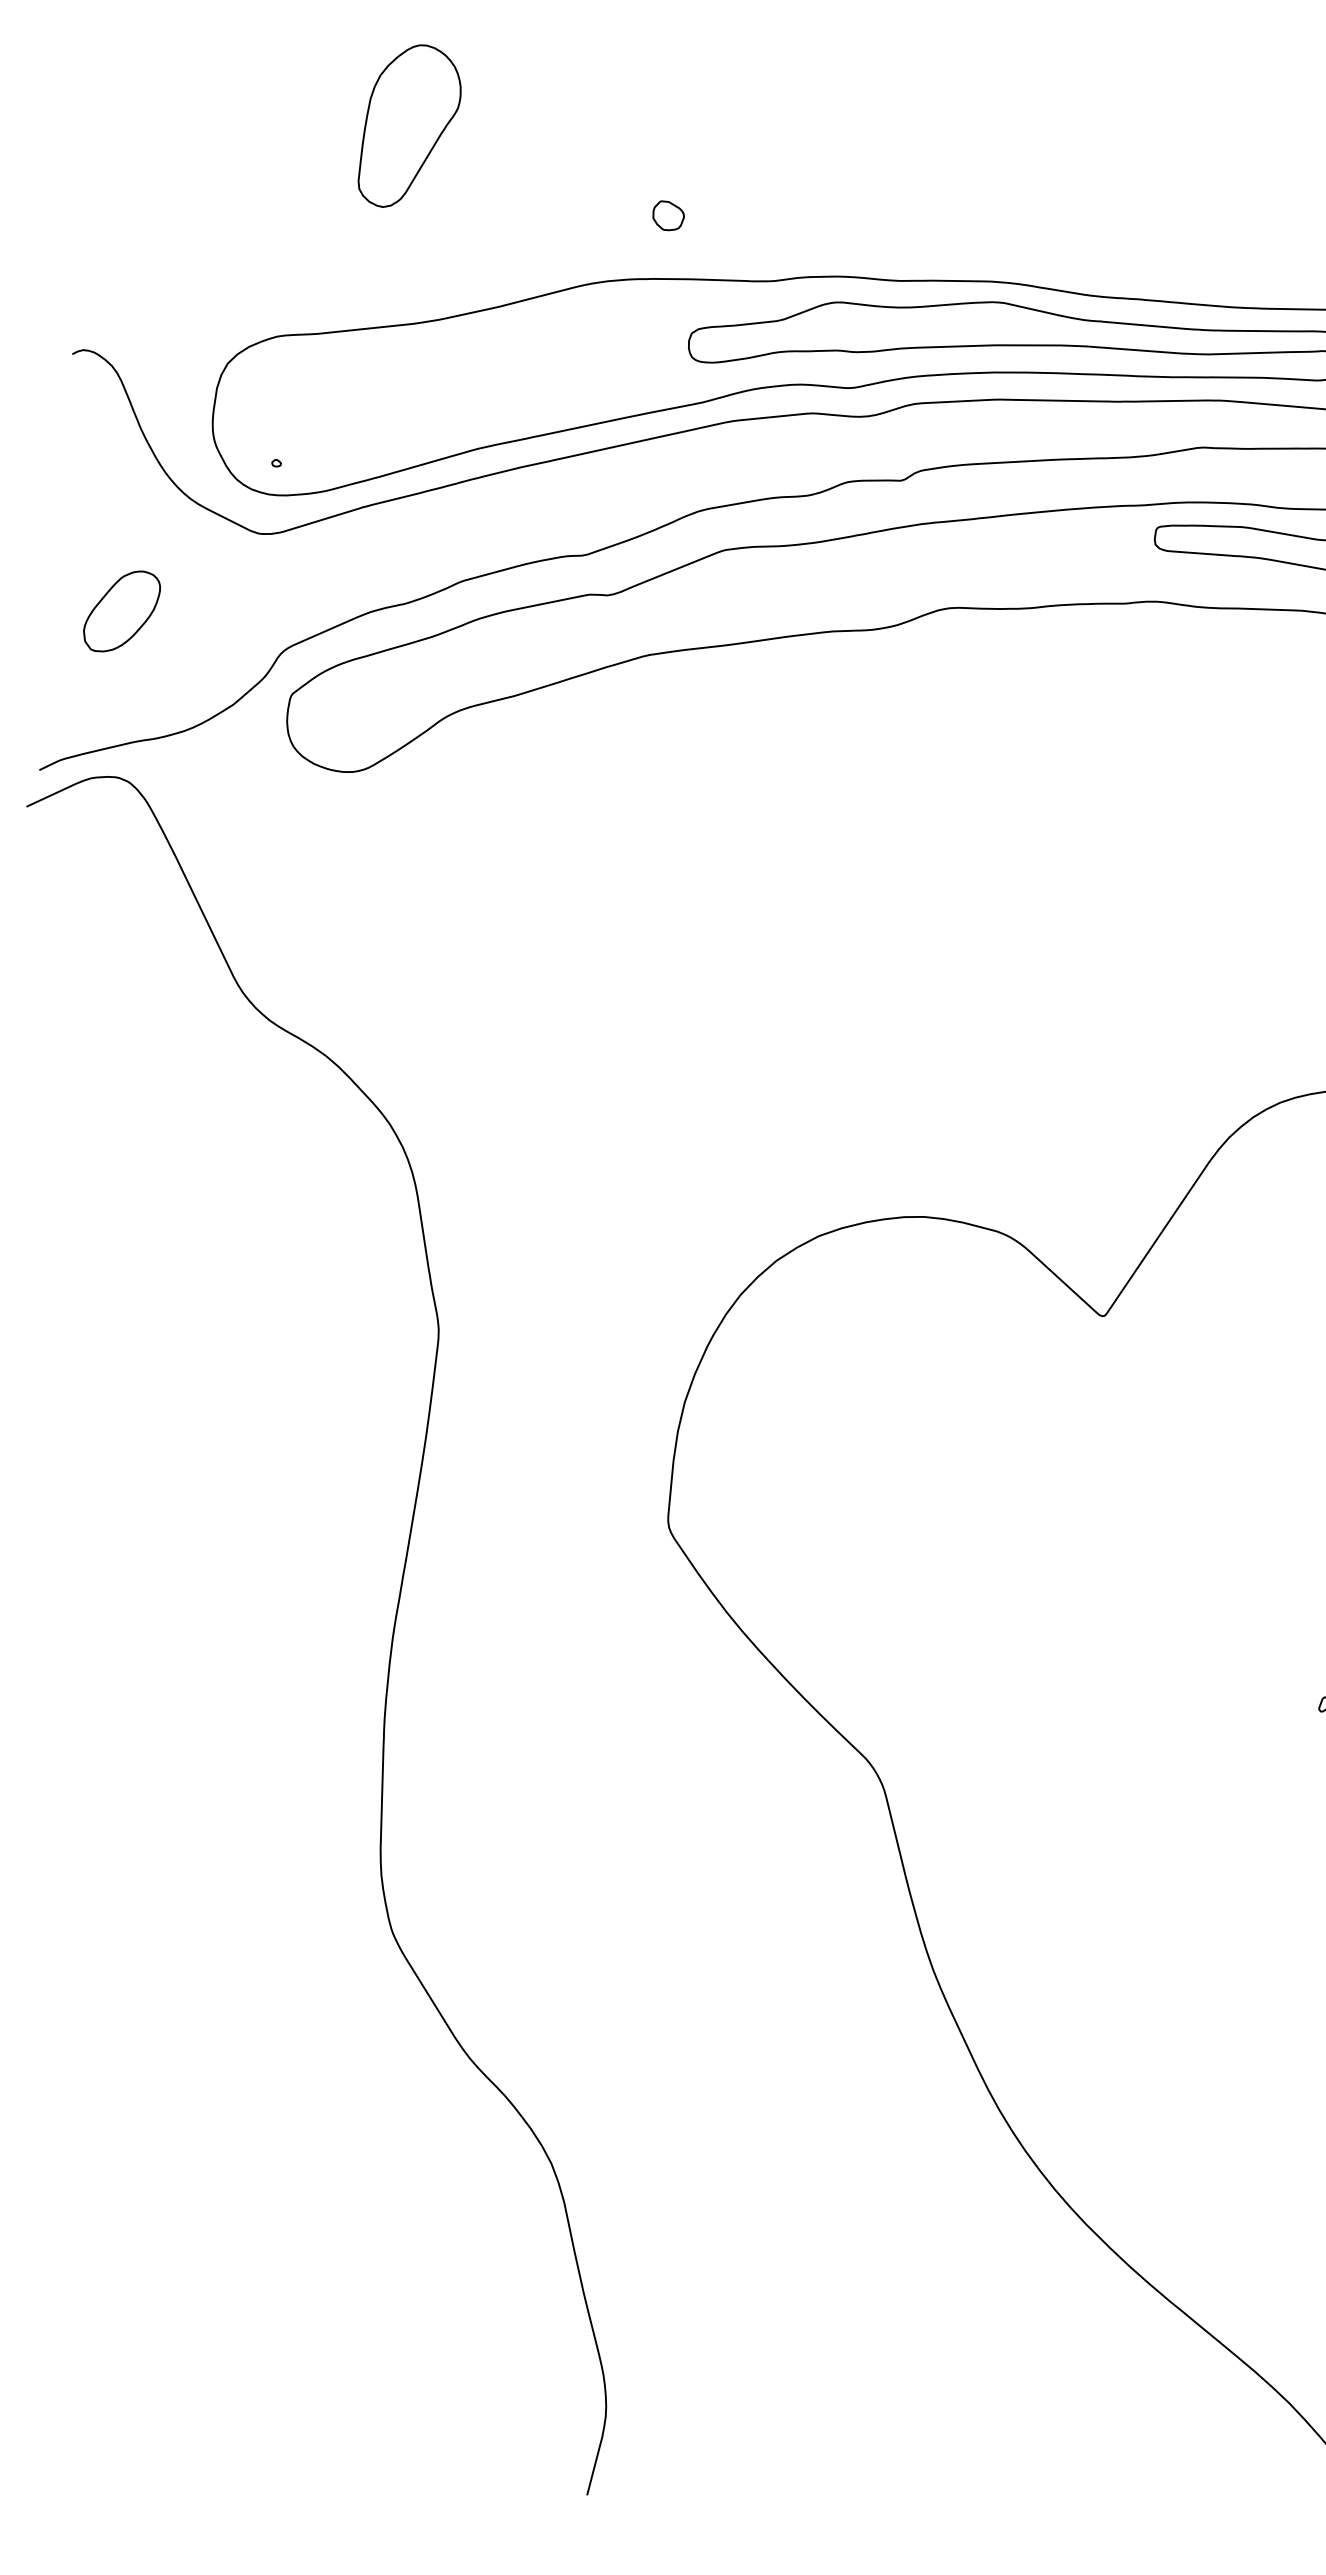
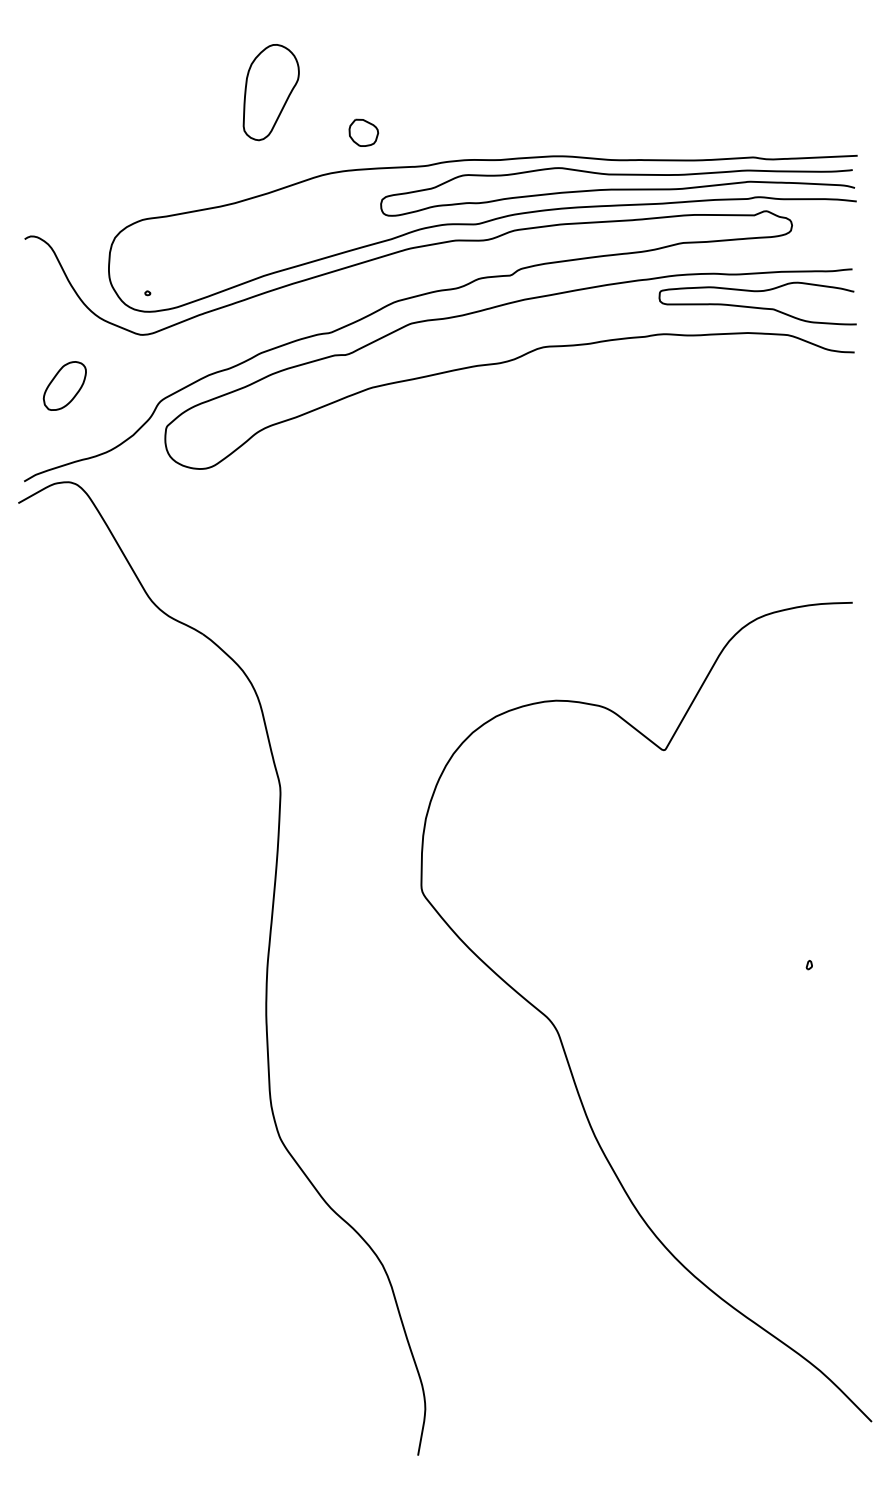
part: (409, 126) -> (270, 92), moved
part: (668, 215) -> (363, 132), size x1.6

